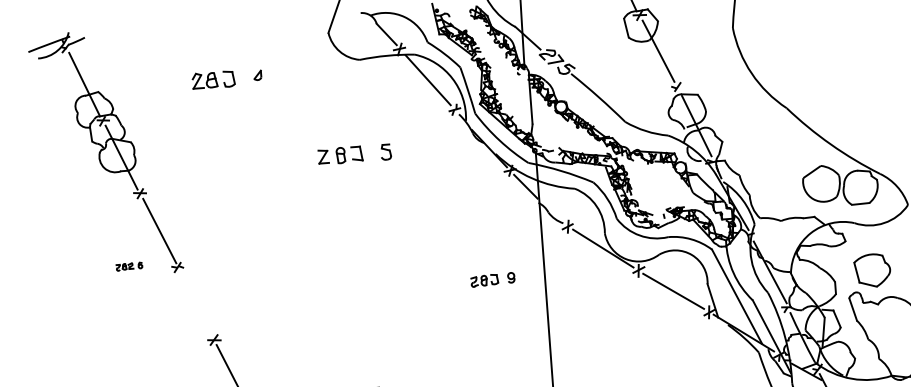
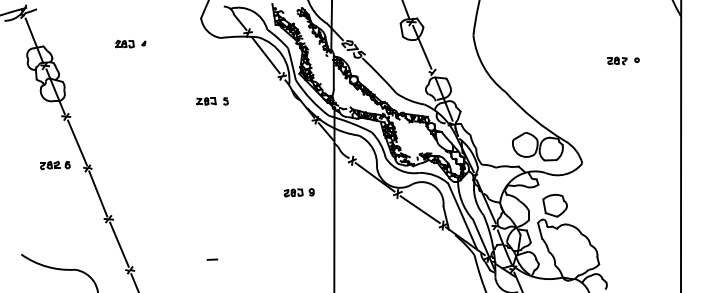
part: (226, 77) -> (130, 43), size x0.62
part: (354, 154) -> (212, 101), size x0.62
part: (129, 266) -> (55, 165), size x1.67
line: (196, 303) -> (98, 193), added

